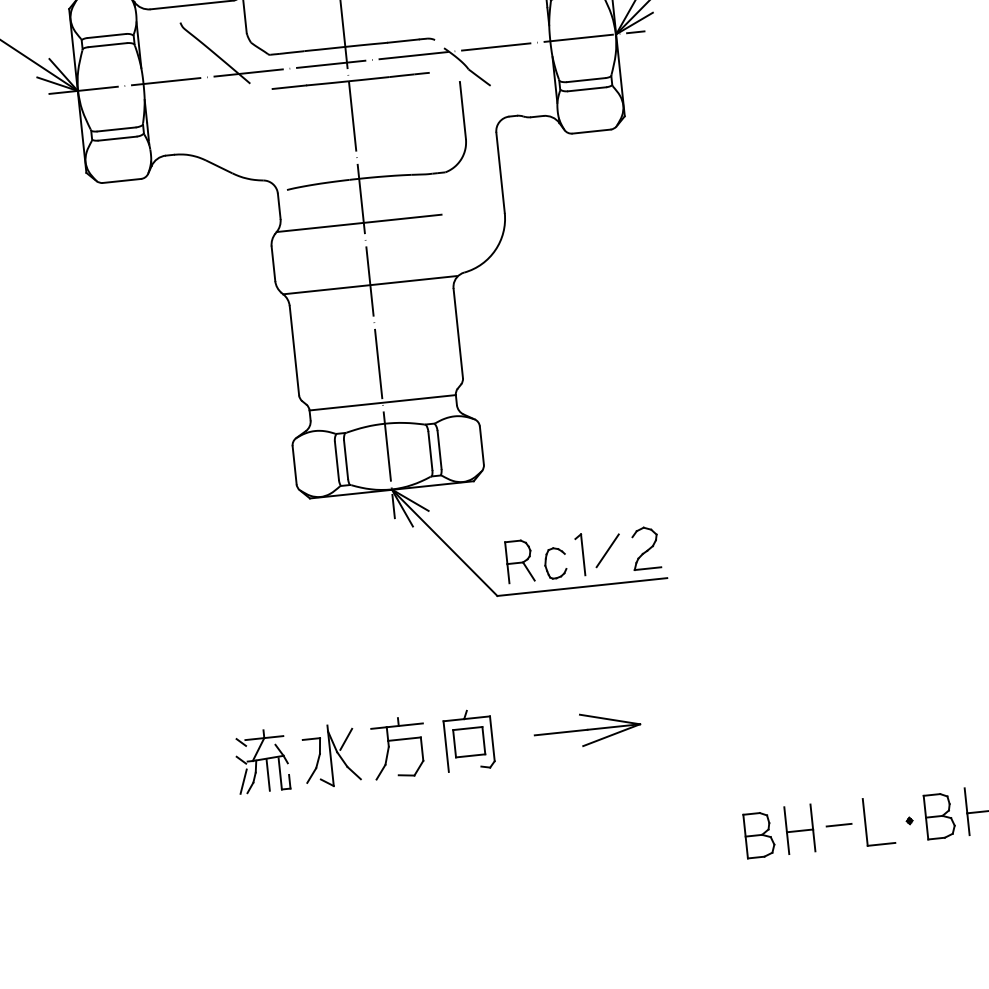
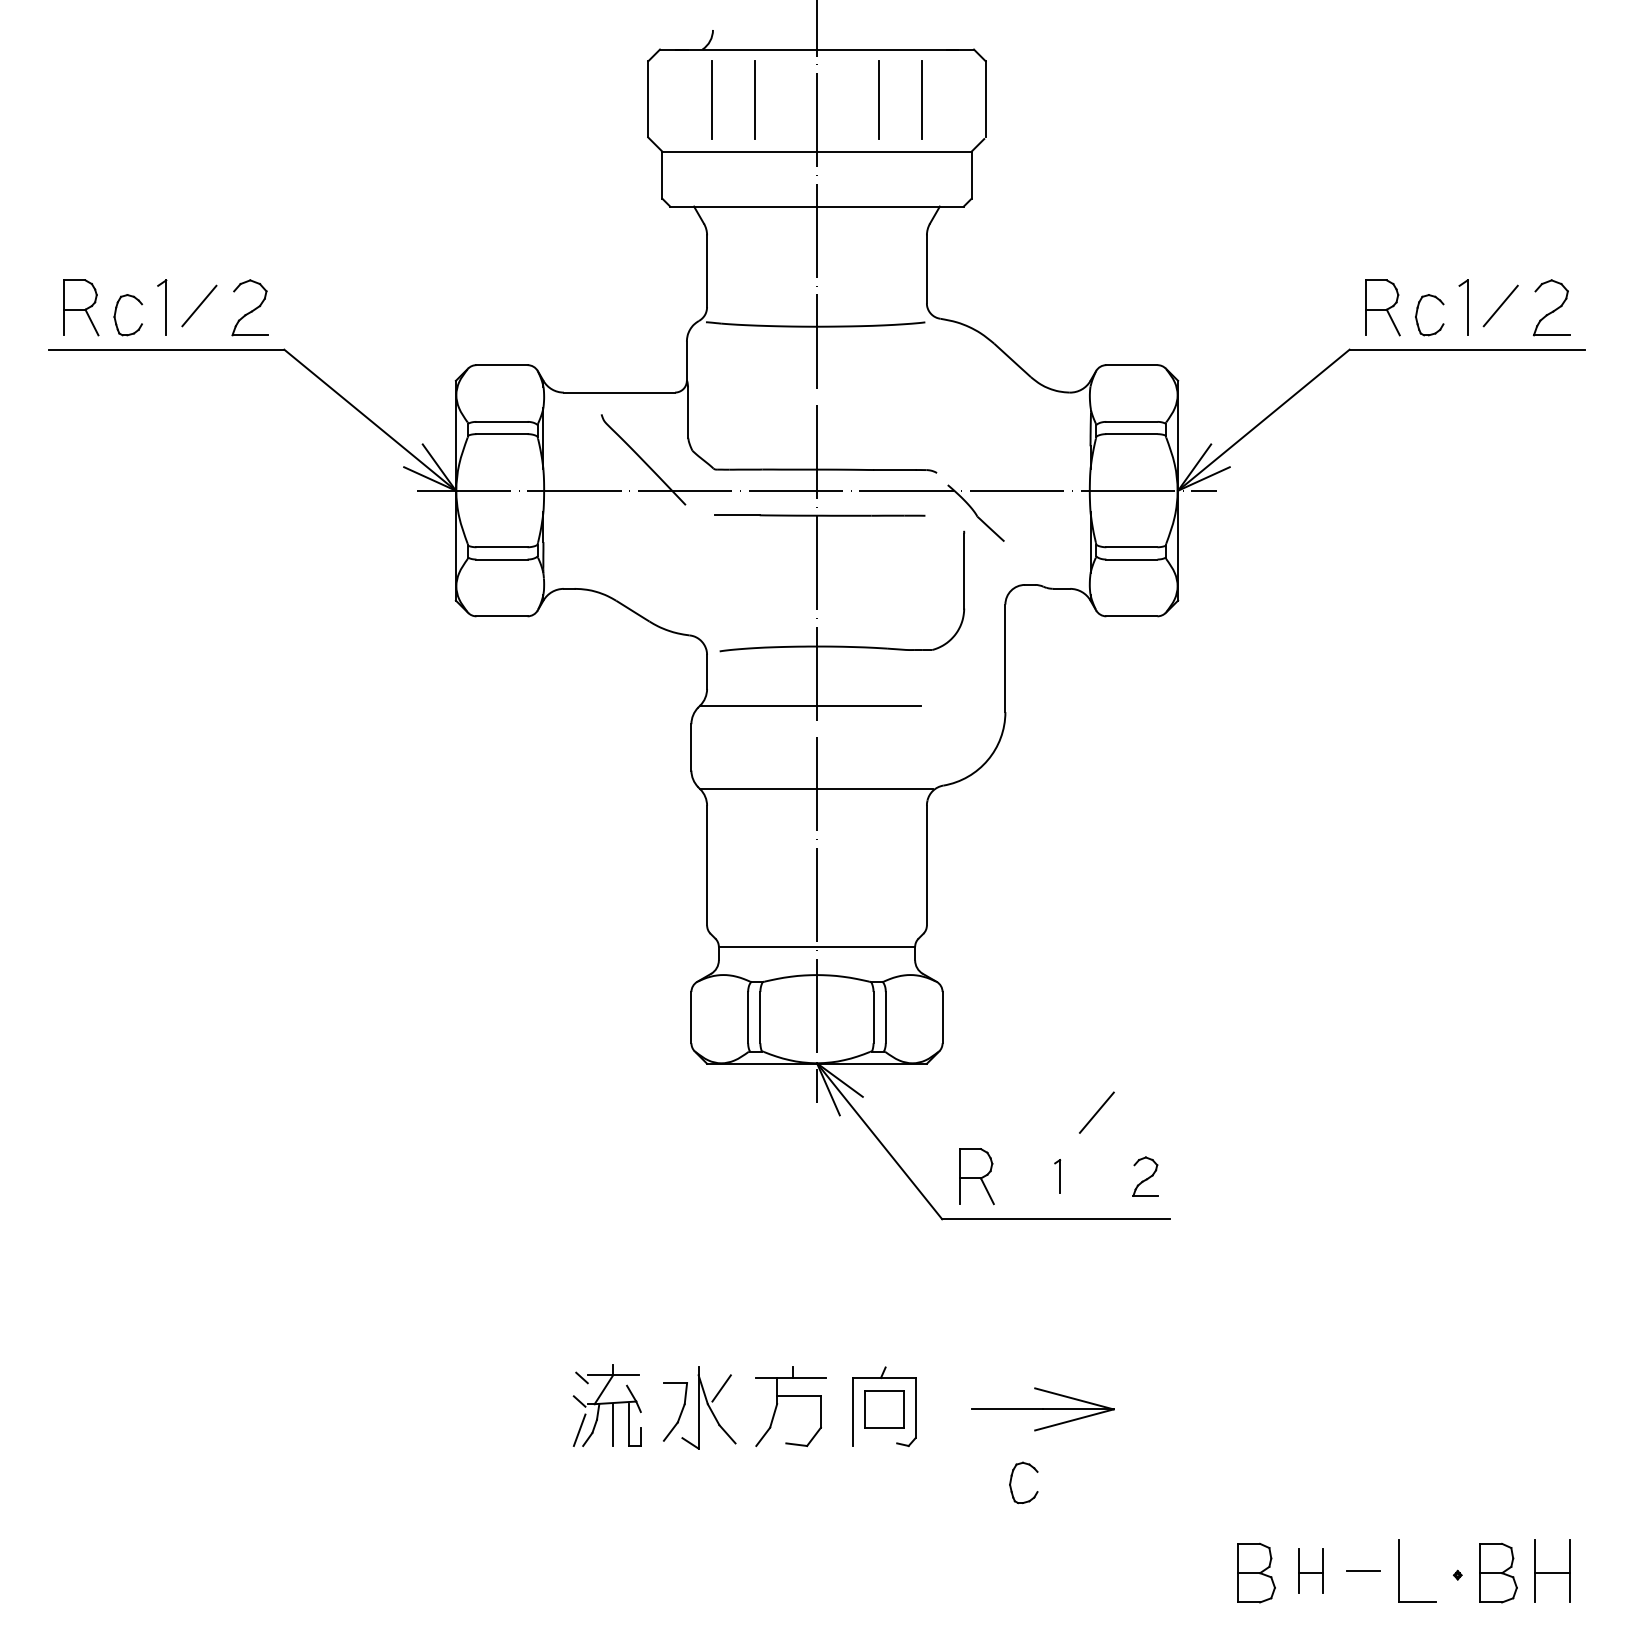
part: (645, 548) -> (1145, 1176), size x0.7
line: (607, 550) -> (1096, 1112), moved
part: (579, 555) -> (1057, 1176), size x0.6
part: (546, 560) -> (1012, 1478), moved
part: (799, 828) -> (1310, 1570), size x0.7

